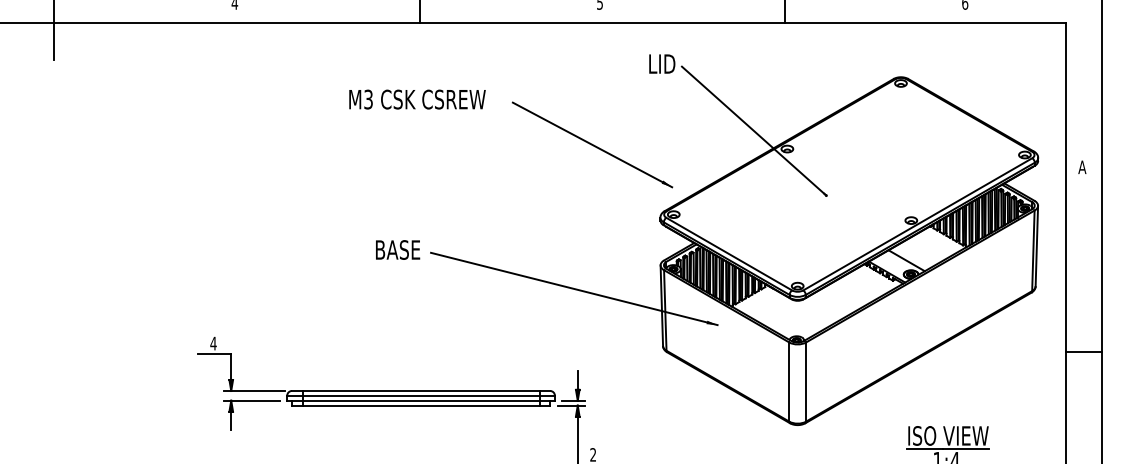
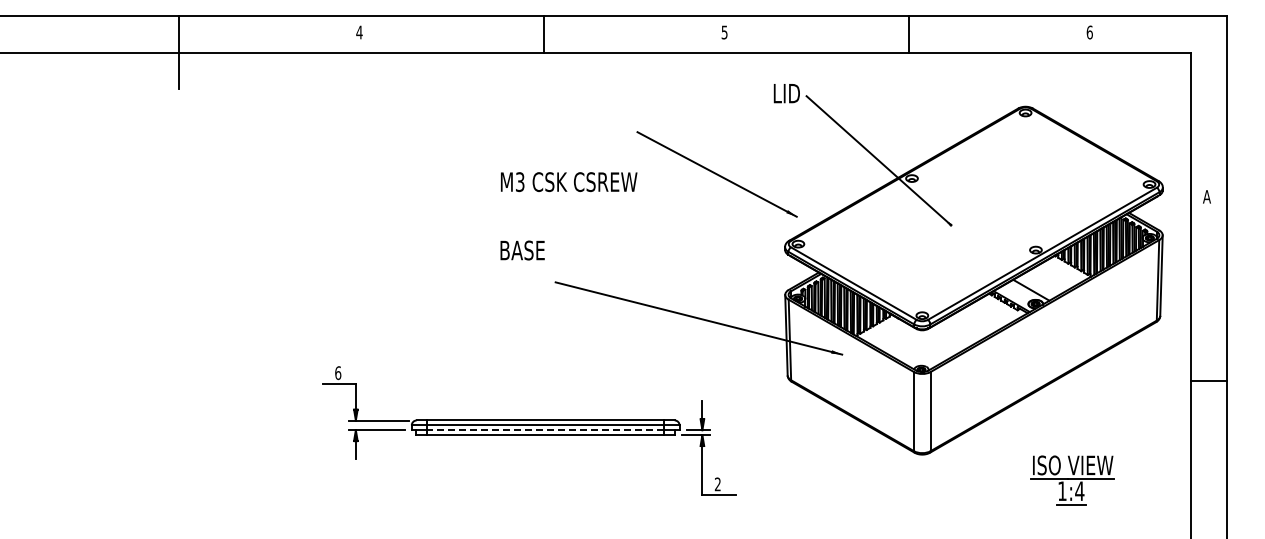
text: (417, 99) -> (569, 182), moved
text: (397, 249) -> (522, 250), moved
text: (212, 343) -> (337, 373), 4 -> 6
line: (420, 400) -> (545, 430), solid -> dashed

